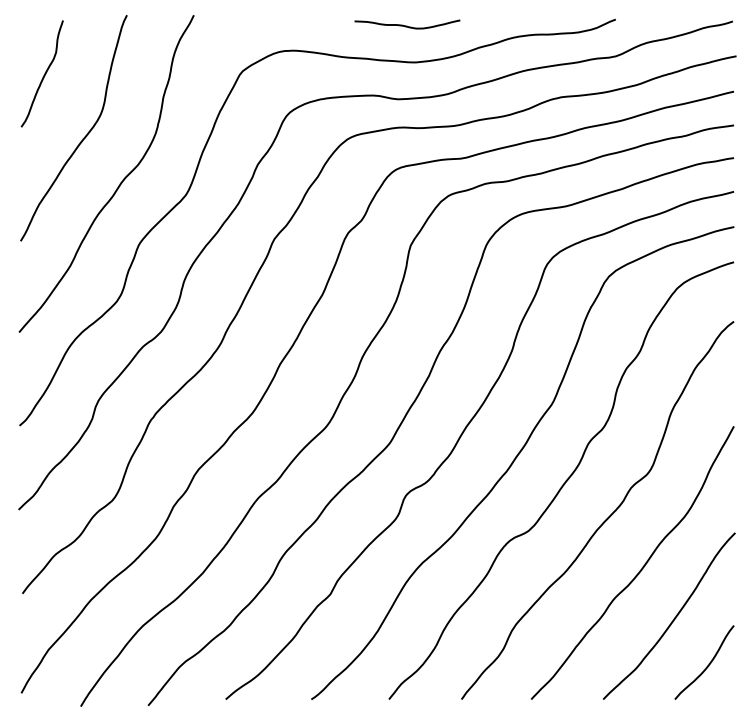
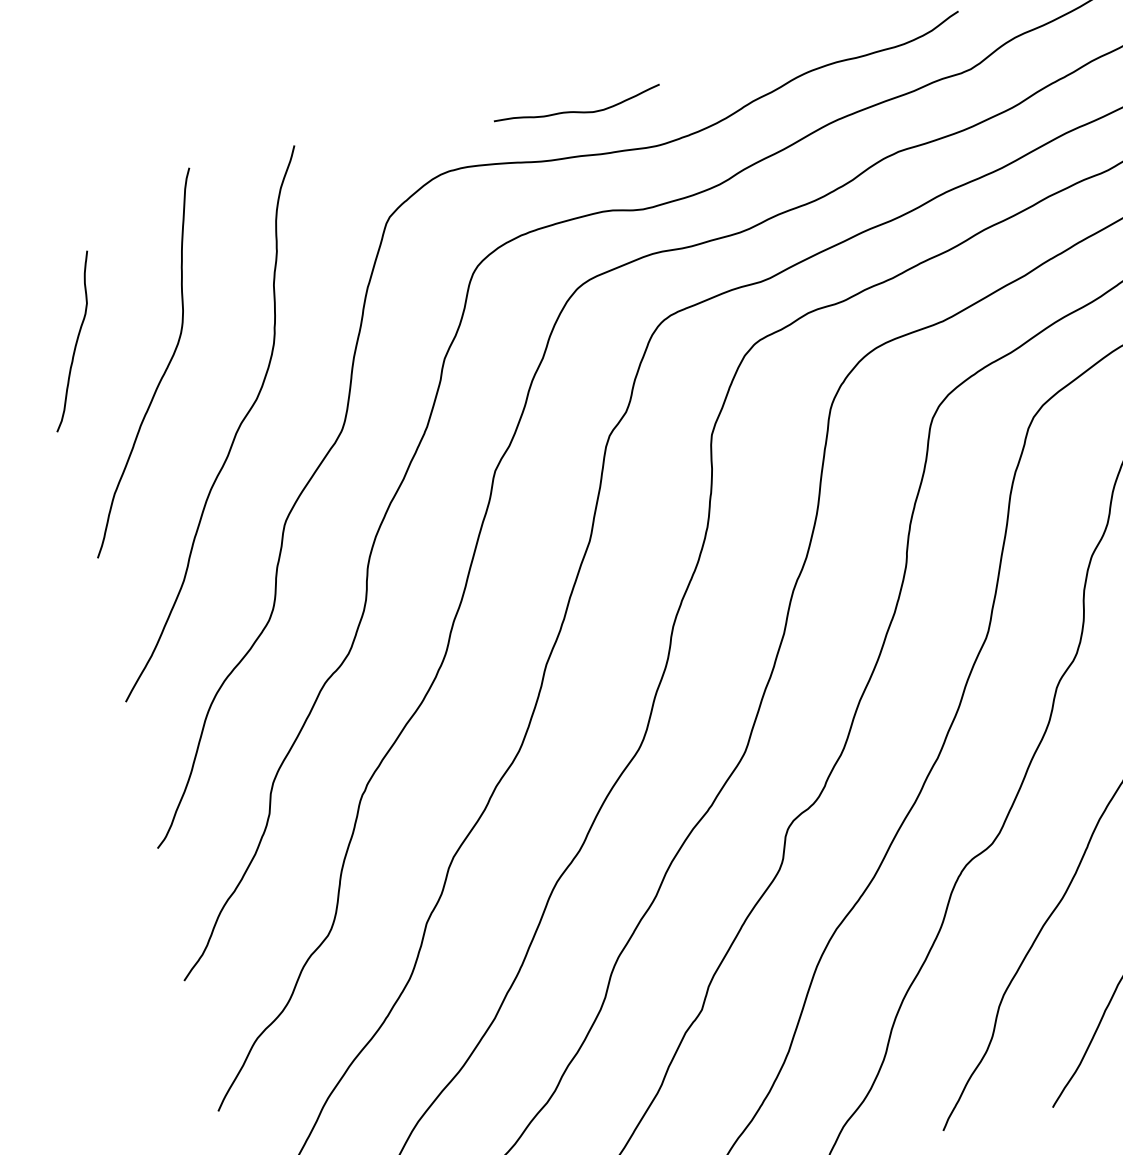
curve: (407, 25) -> (578, 110), moved
curve: (43, 75) -> (74, 343), moved

